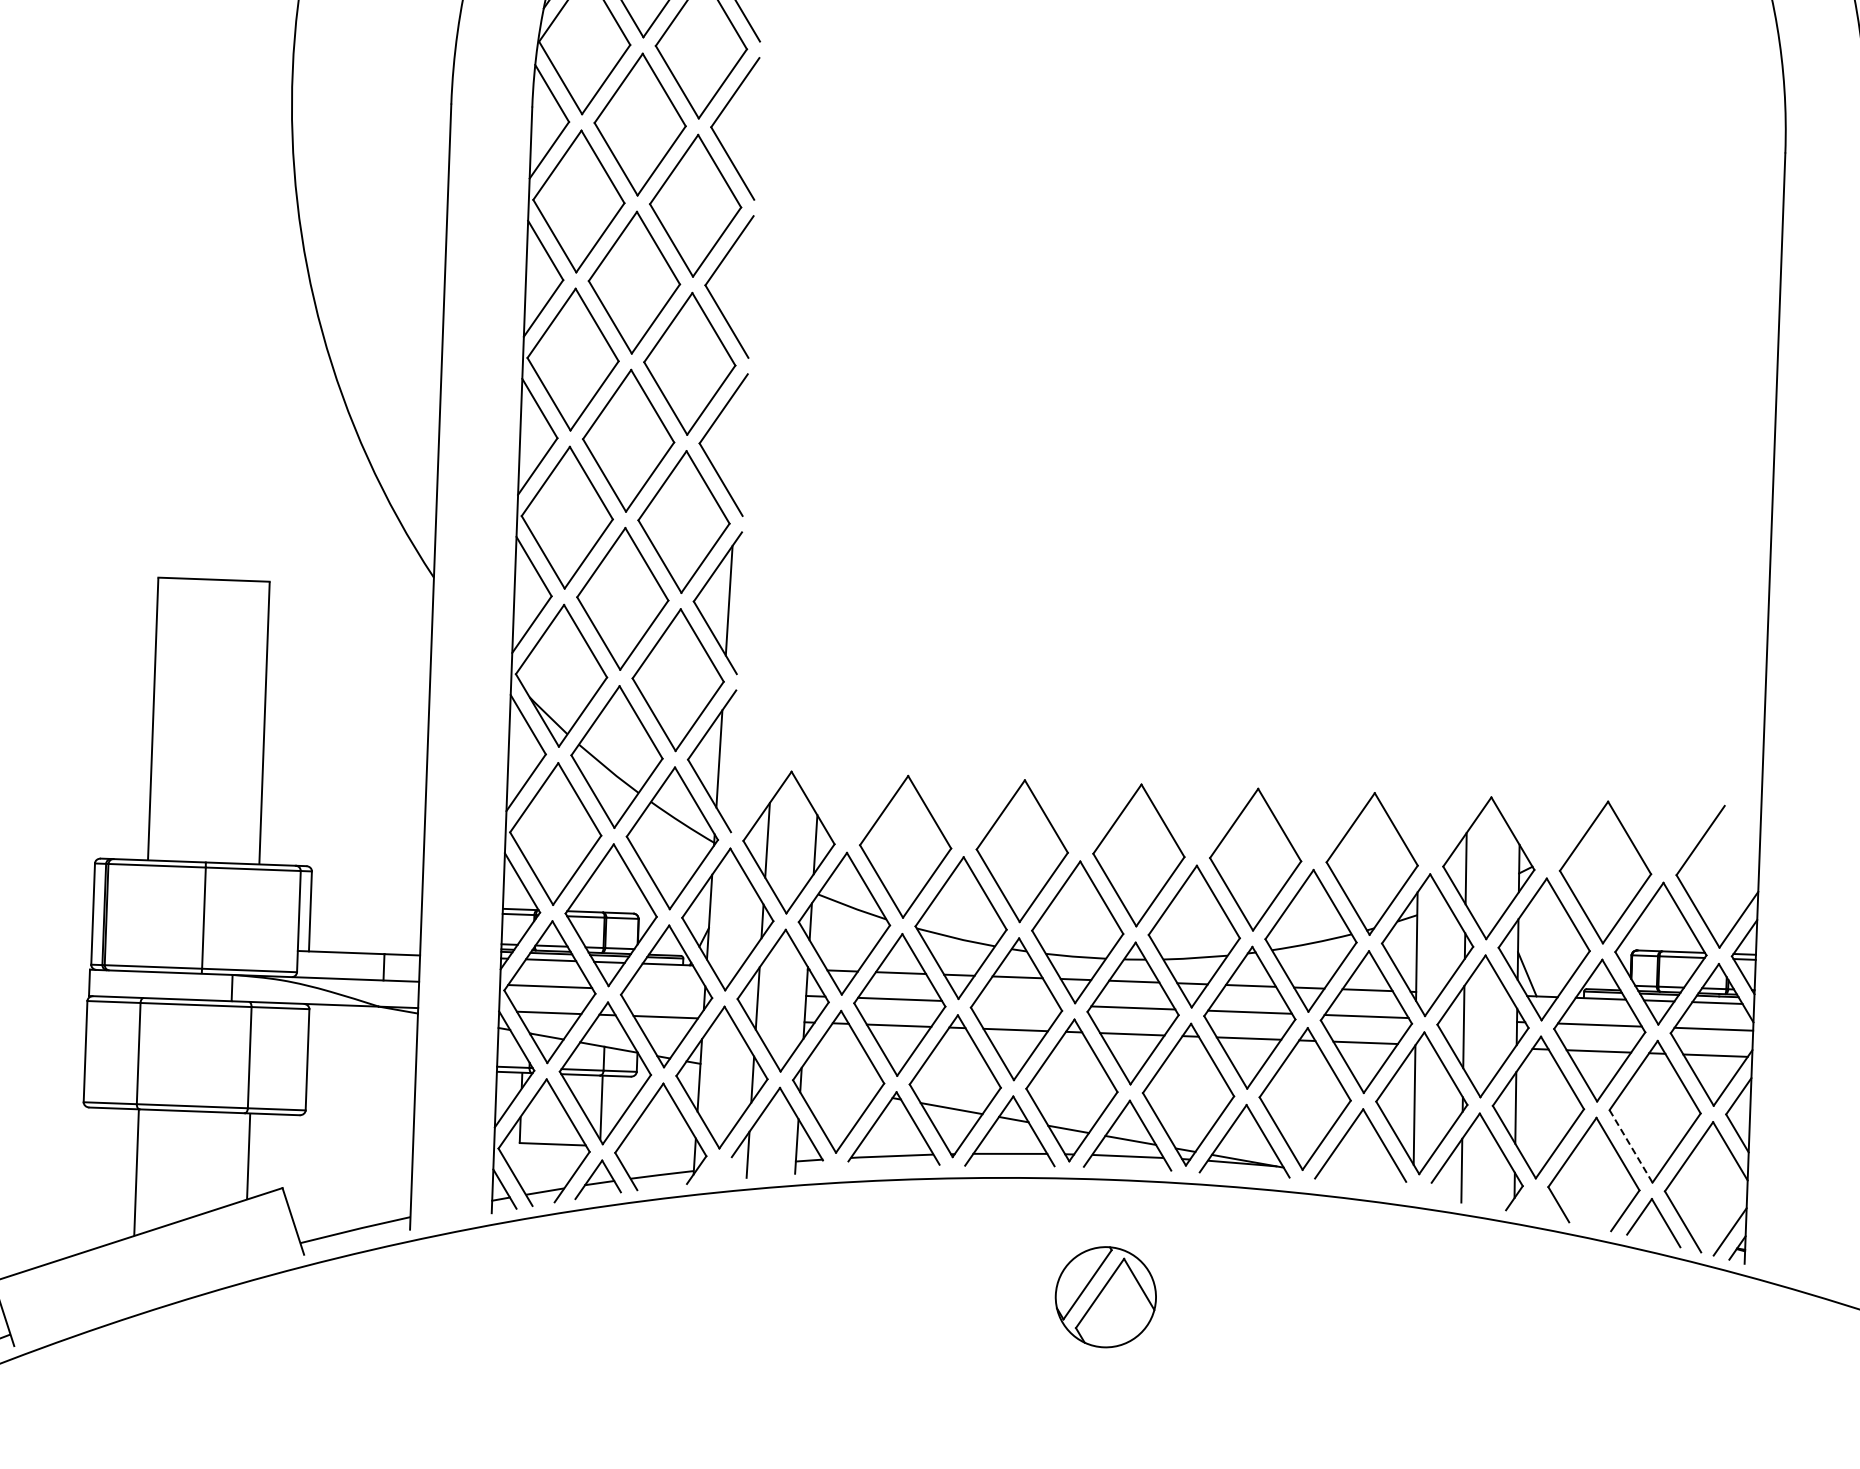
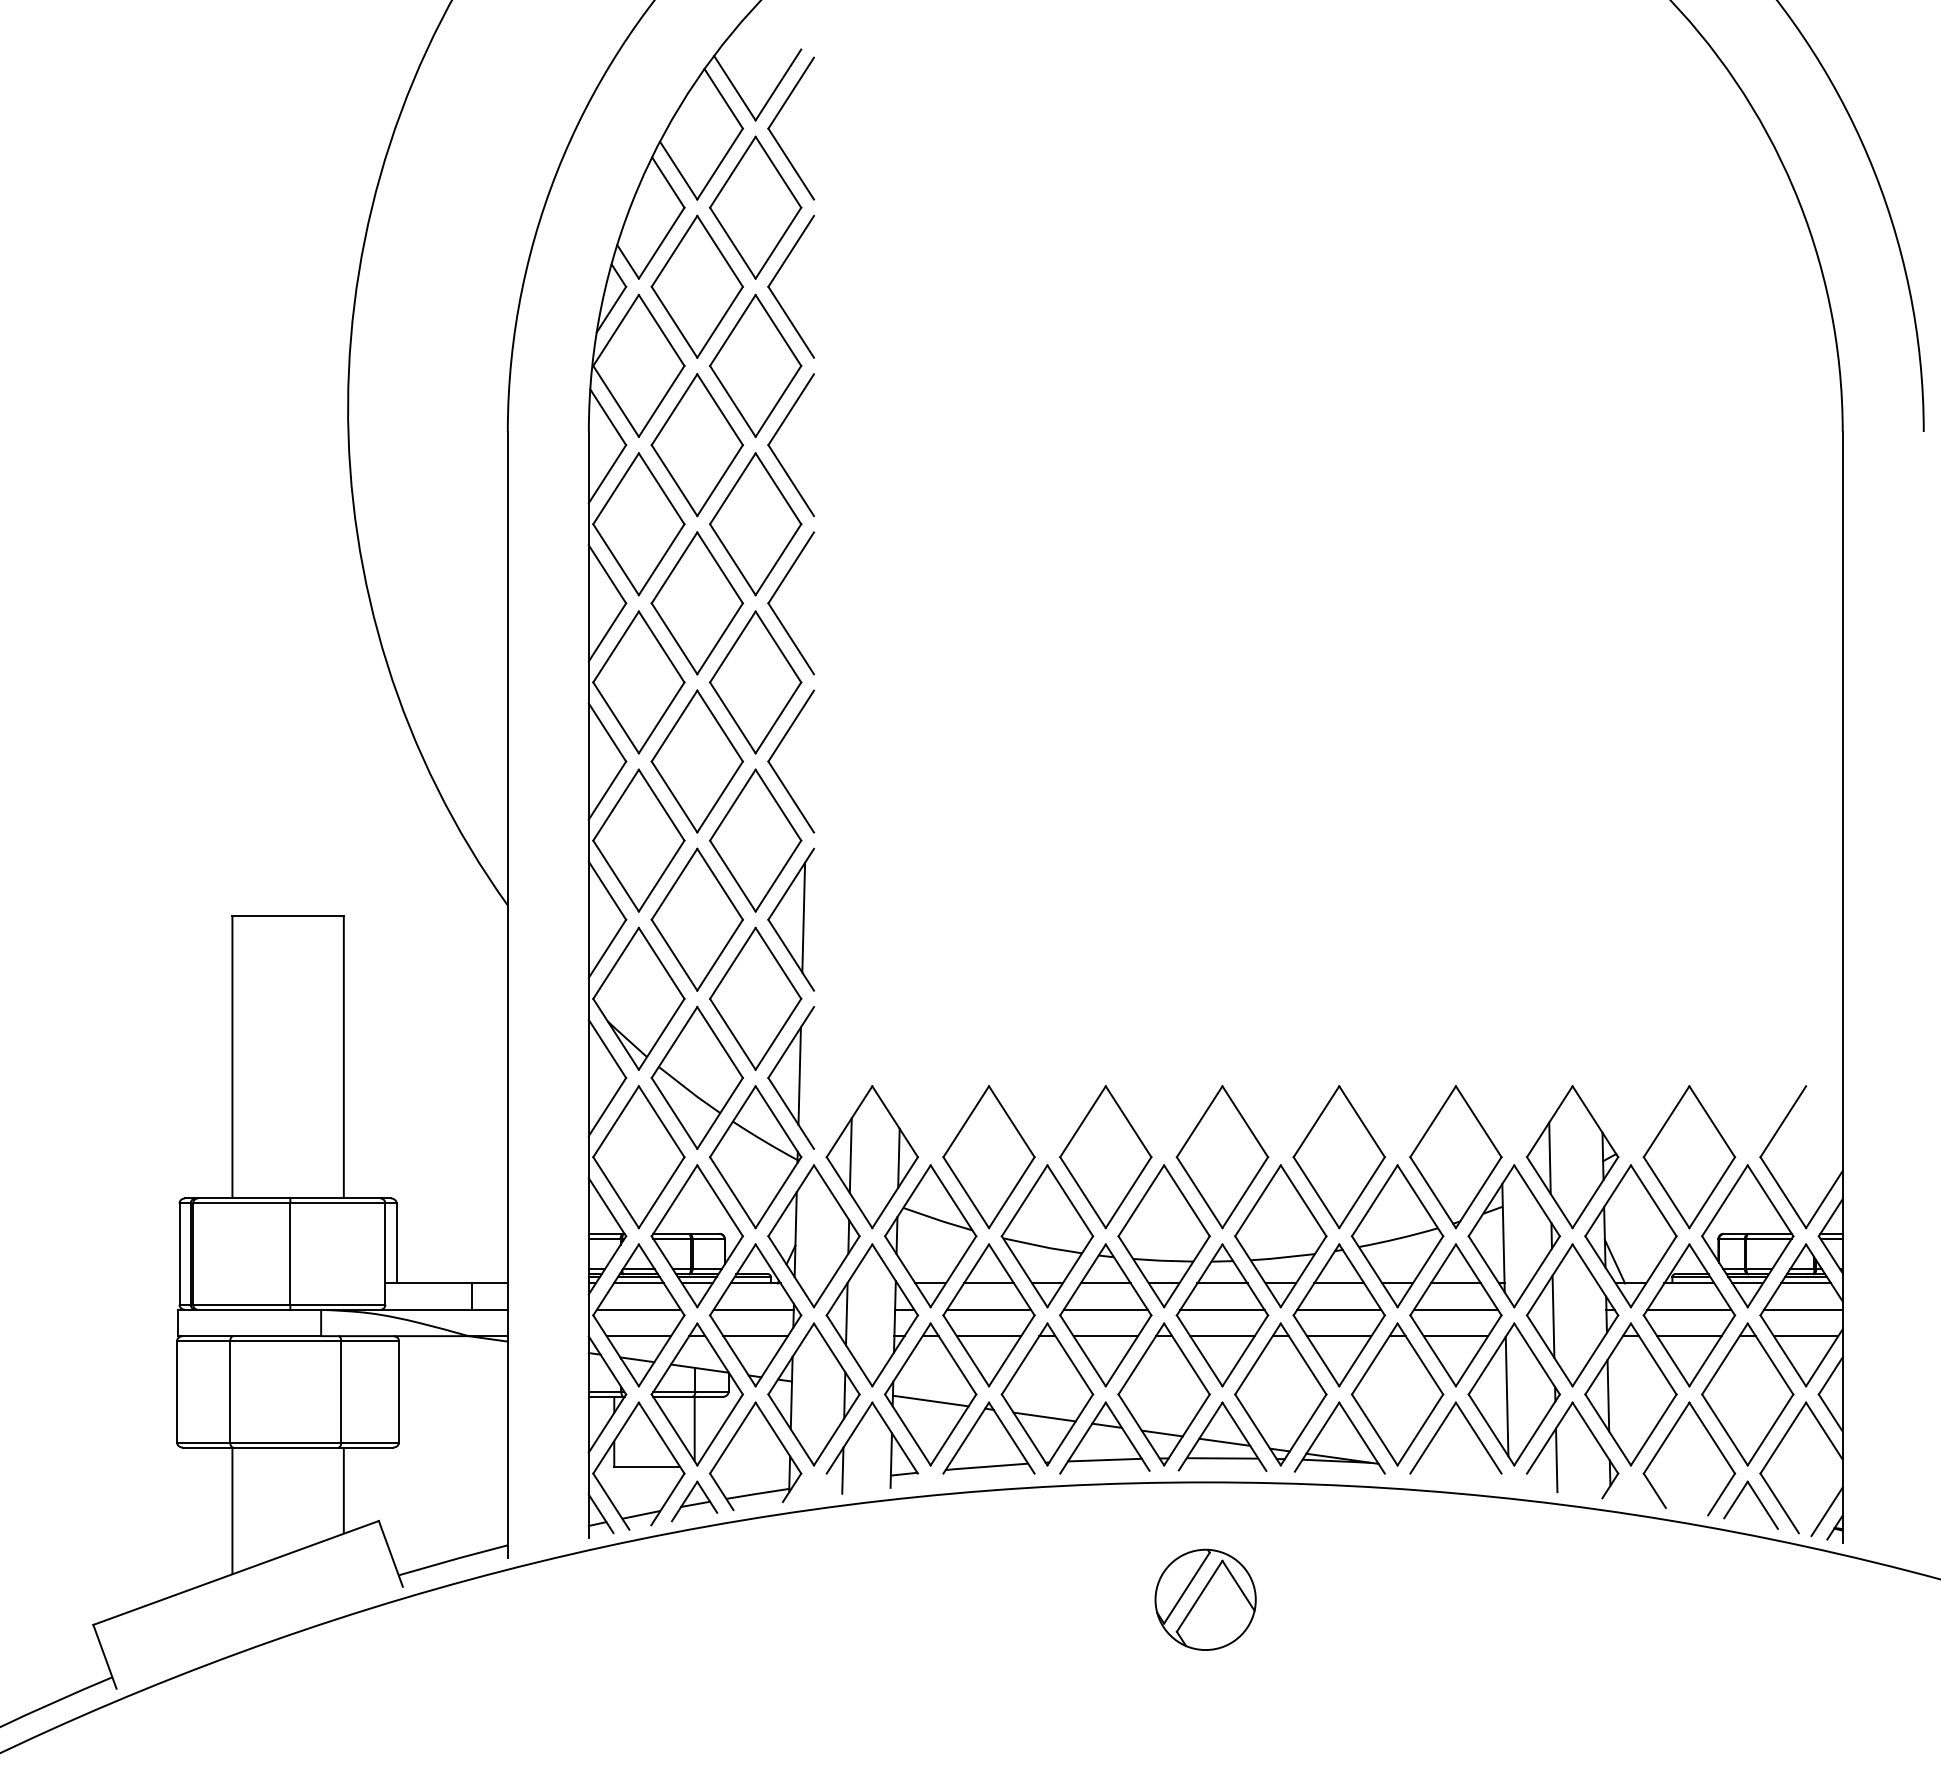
line: (664, 990) -> (753, 1309), added
line: (1016, 1003) -> (1105, 1309), added
line: (838, 1087) -> (930, 1400), added
line: (1631, 1147) -> (1725, 1430), dashed -> solid

